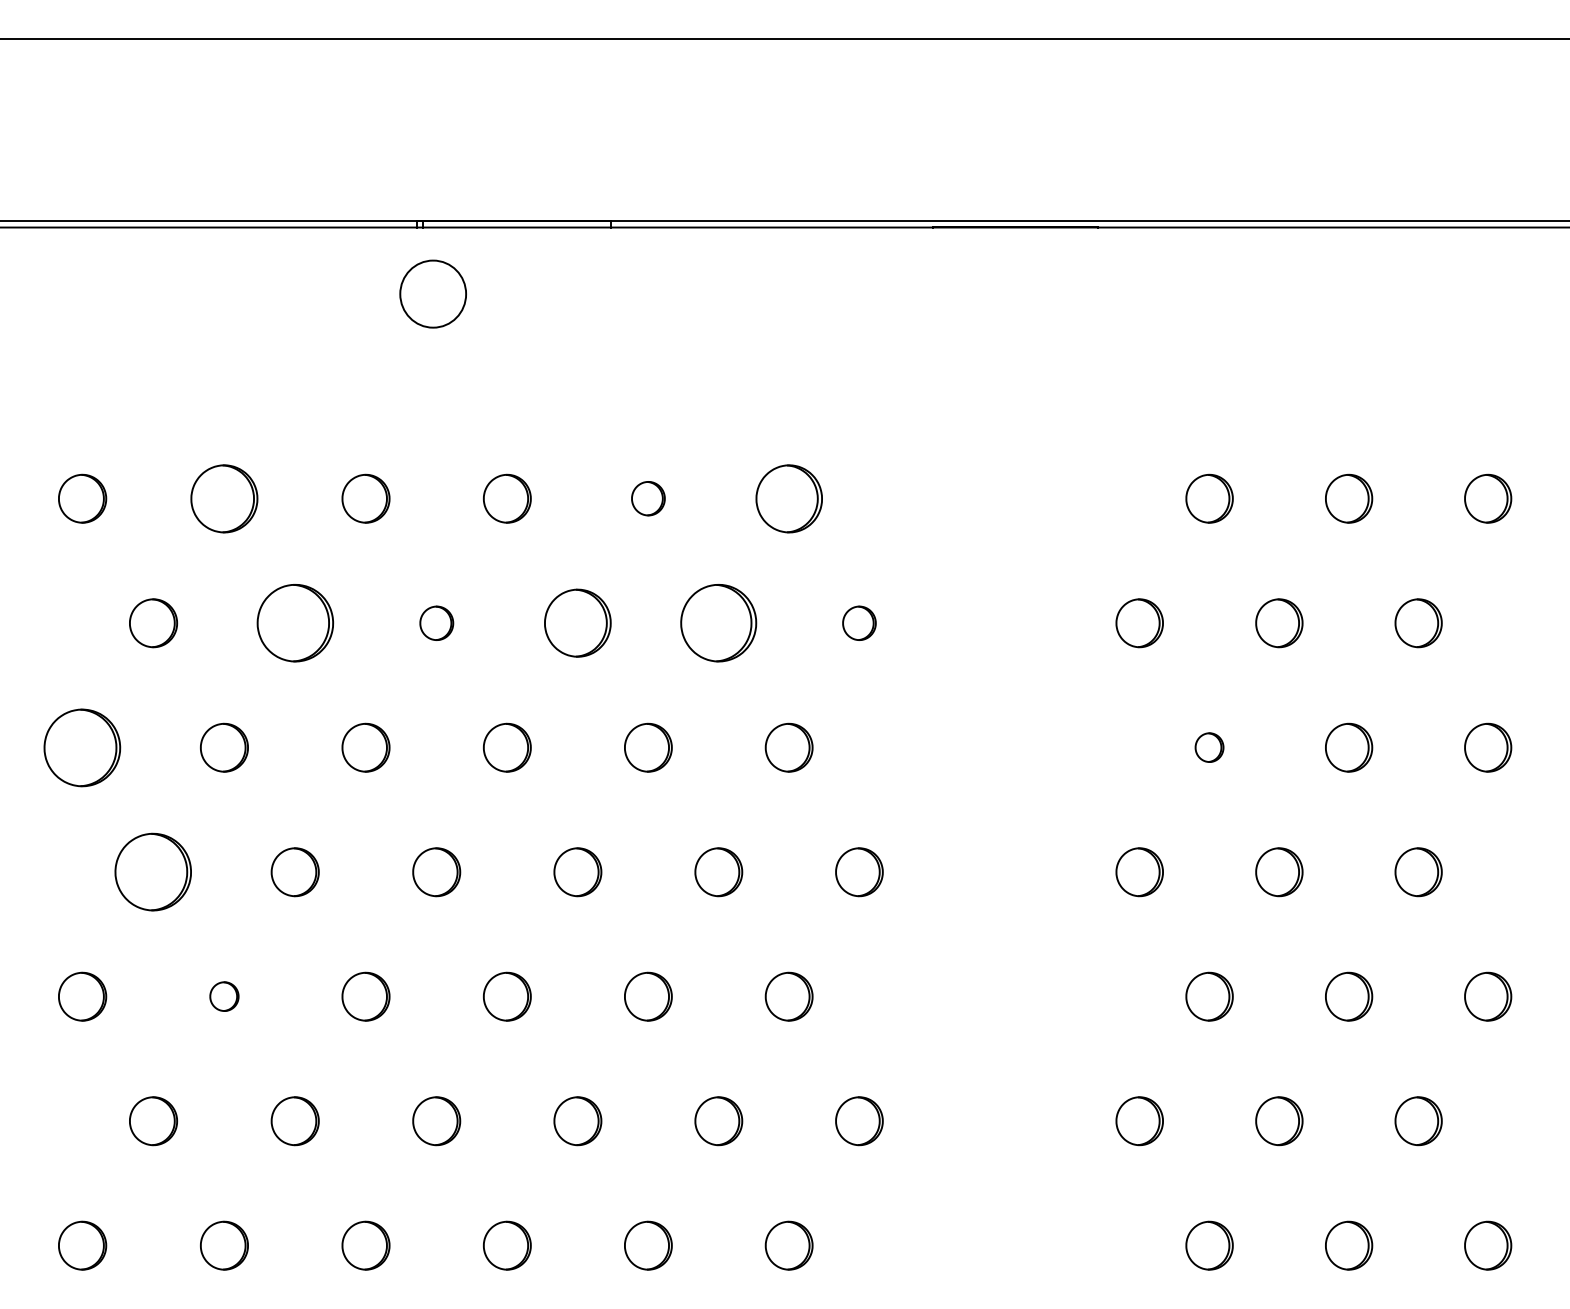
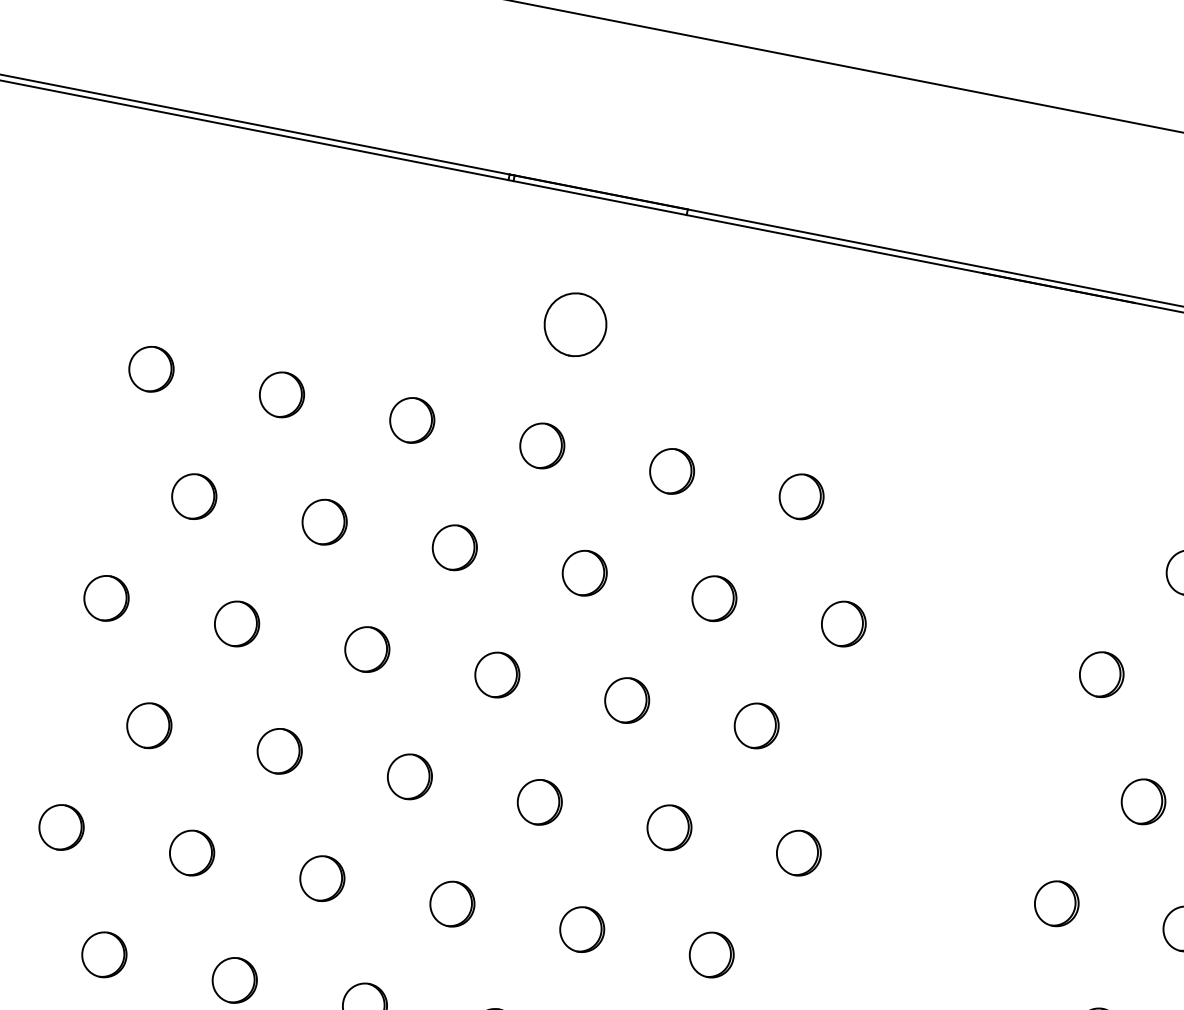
part: (432, 293) -> (574, 324), moved
part: (224, 498) -> (282, 394), size x0.71
part: (648, 498) -> (672, 471), size x1.43
part: (788, 498) -> (801, 496), size x0.71
part: (294, 623) -> (323, 522), size x0.62
part: (436, 623) -> (454, 547), size x1.43
part: (577, 623) -> (584, 573), size x0.71
part: (718, 623) -> (714, 598), size x0.62
part: (859, 623) -> (843, 624), size x1.43
part: (82, 747) -> (106, 598), size x0.62
part: (1209, 747) -> (1143, 801), size x1.67
part: (153, 872) -> (149, 725), size x0.62
part: (224, 996) -> (192, 852), size x1.67

